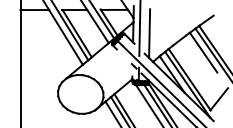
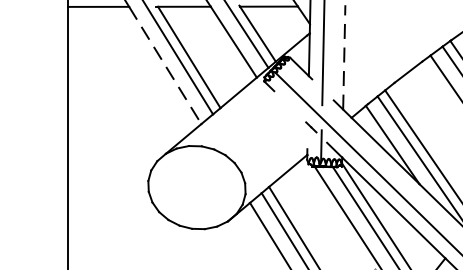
line: (149, 33) -> (344, 57), solid -> dashed
line: (66, 37) -> (166, 65), solid -> dashed

